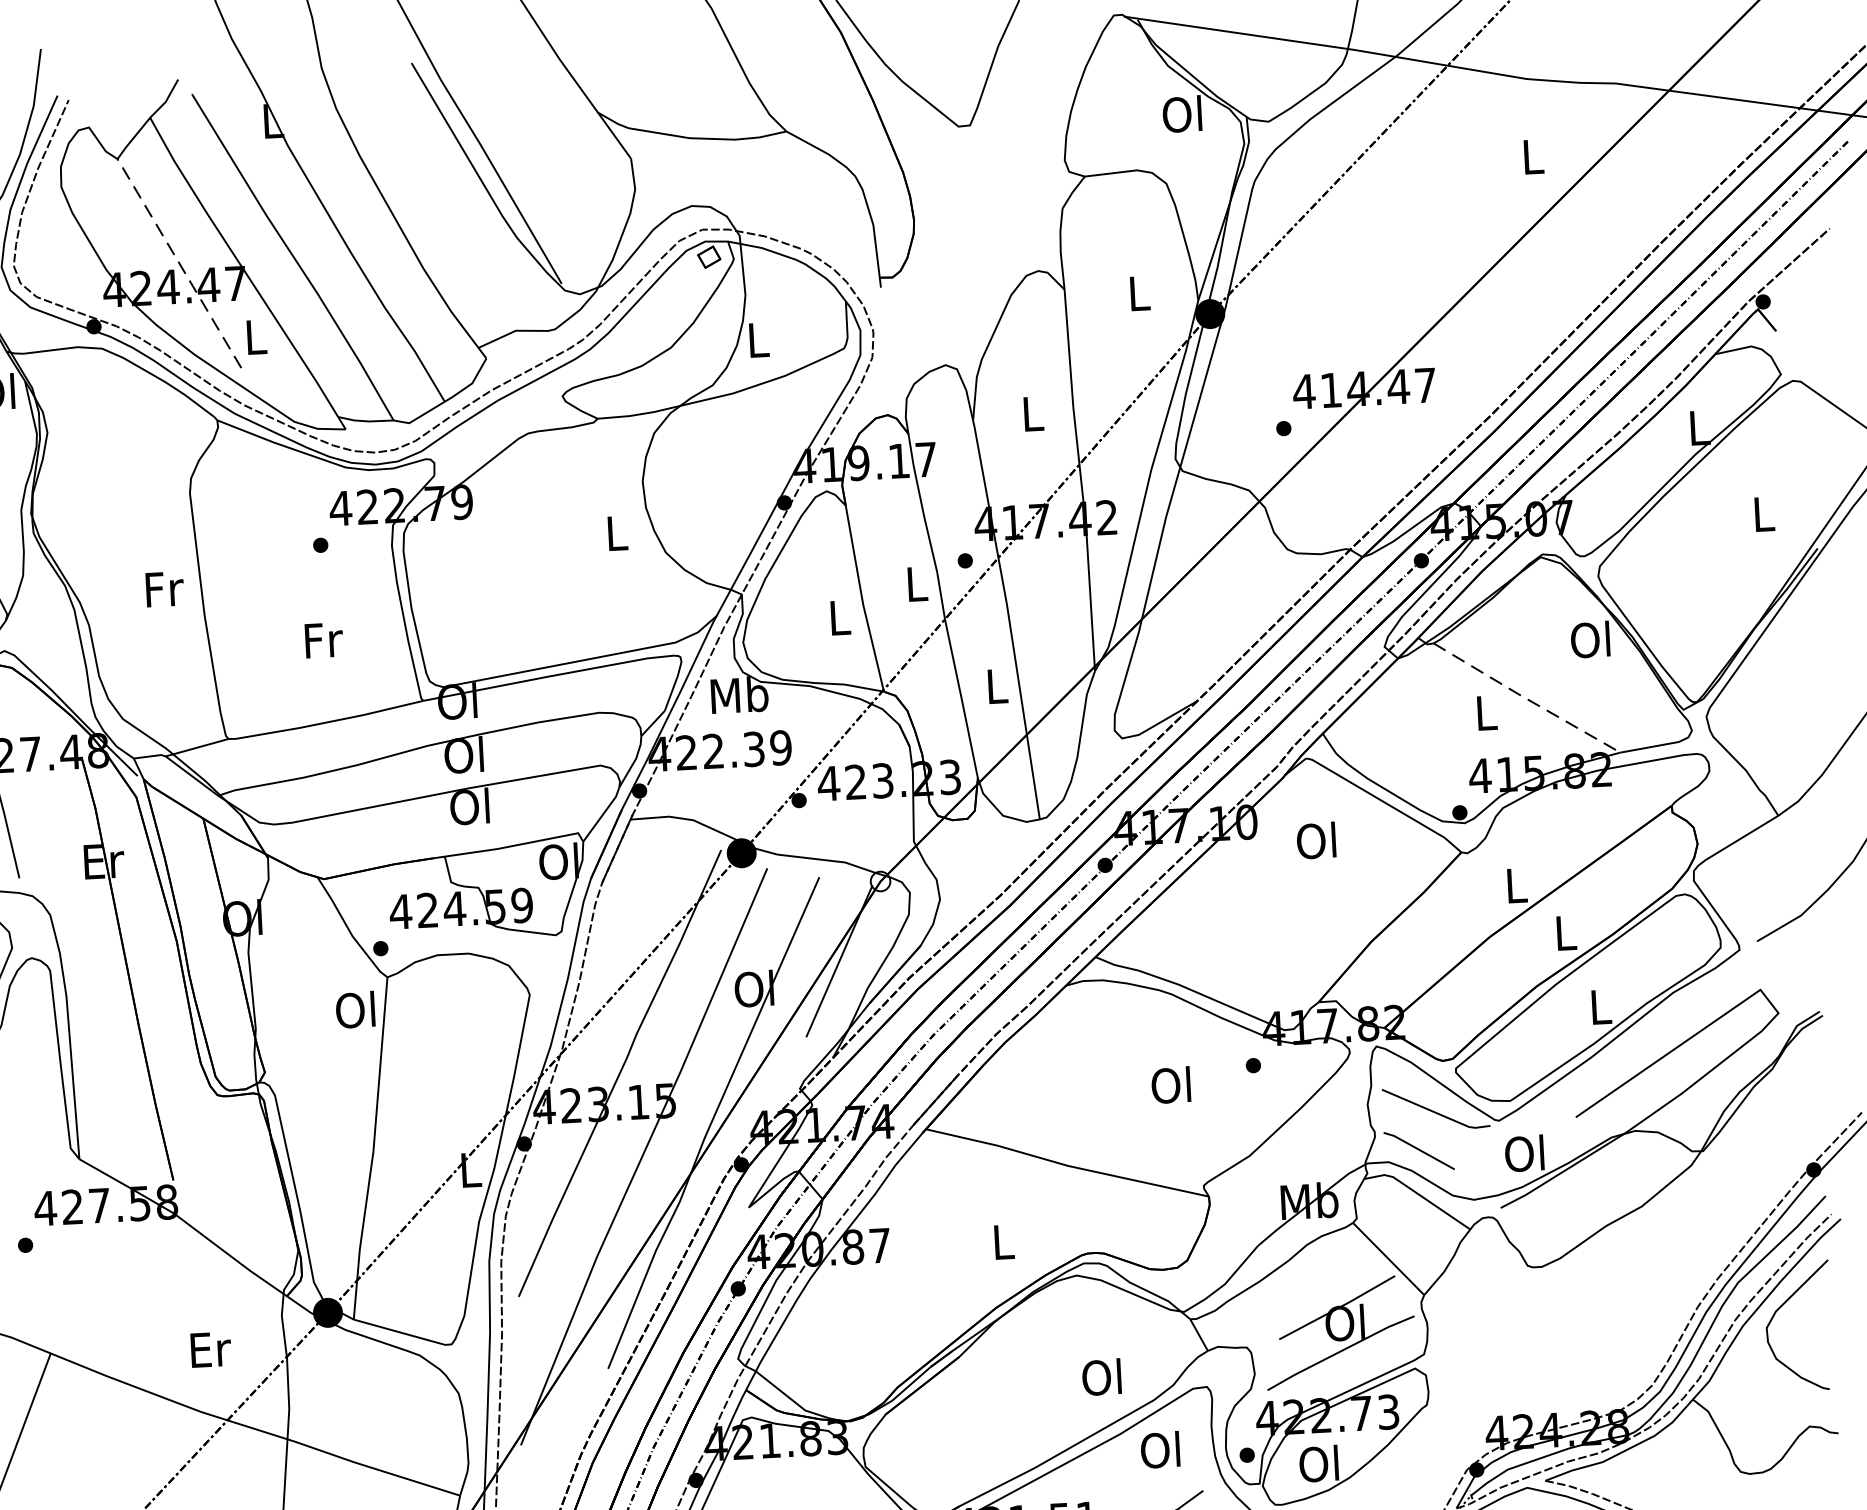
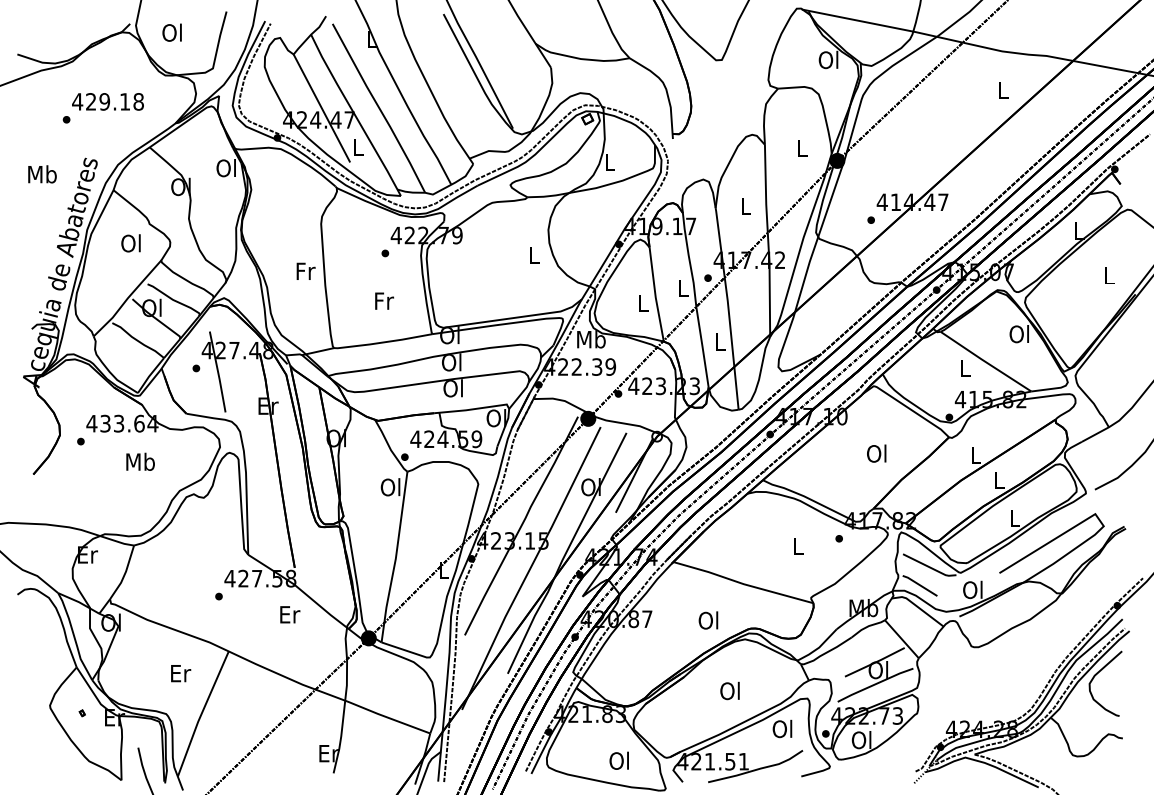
line: (178, 263) -> (321, 108), dashed -> solid
line: (1526, 699) -> (985, 362), dashed -> solid
text: (1315, 840) -> (876, 453), moved
text: (1171, 1085) -> (797, 546), Ol -> L
text: (1001, 1241) -> (708, 620), L -> Ol
text: (211, 1349) -> (290, 614), moved
text: (1100, 1376) -> (729, 690), moved

